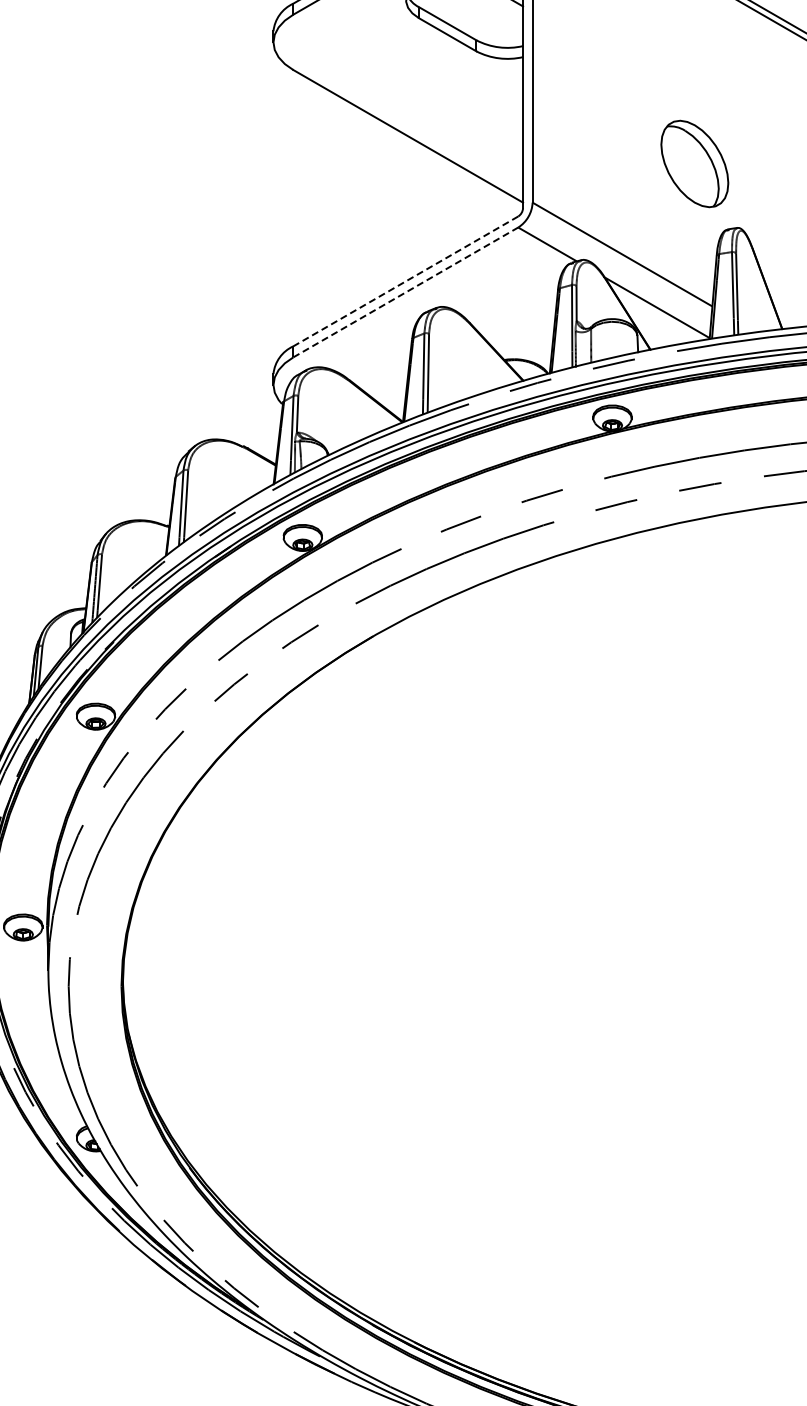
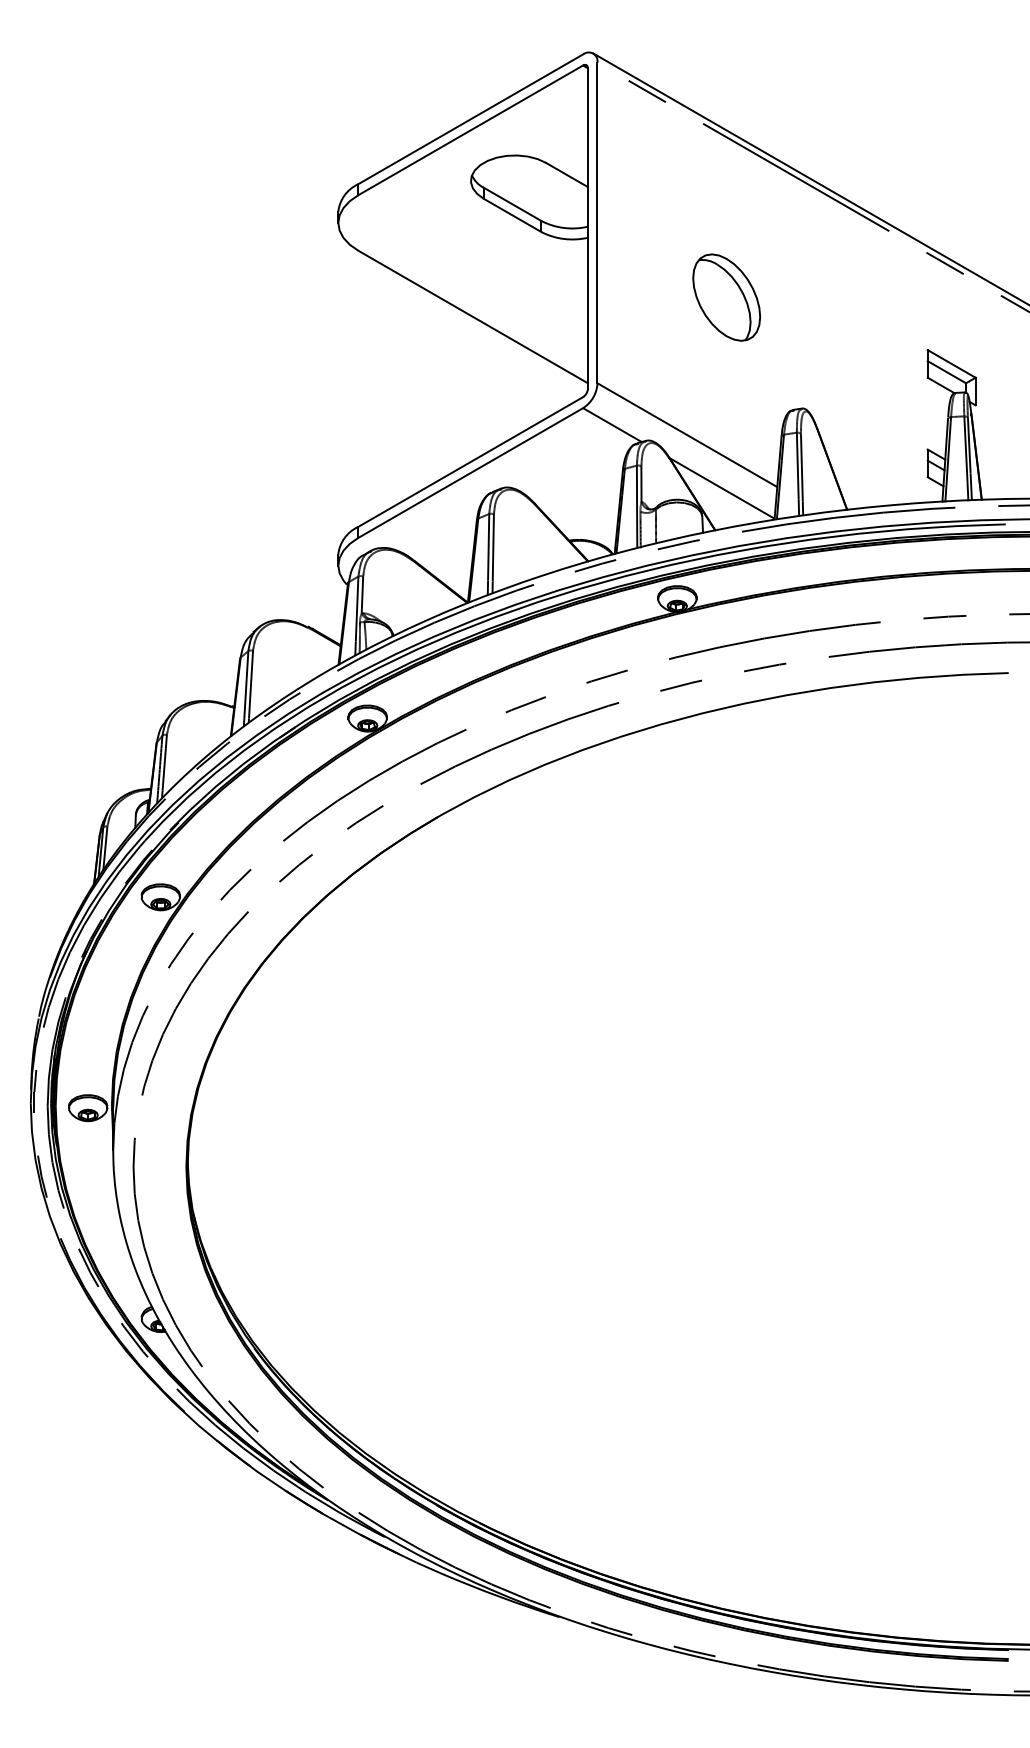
part: (694, 163) -> (726, 297), moved
line: (405, 281) -> (470, 462), dashed -> solid
line: (405, 292) -> (470, 473), dashed -> solid

